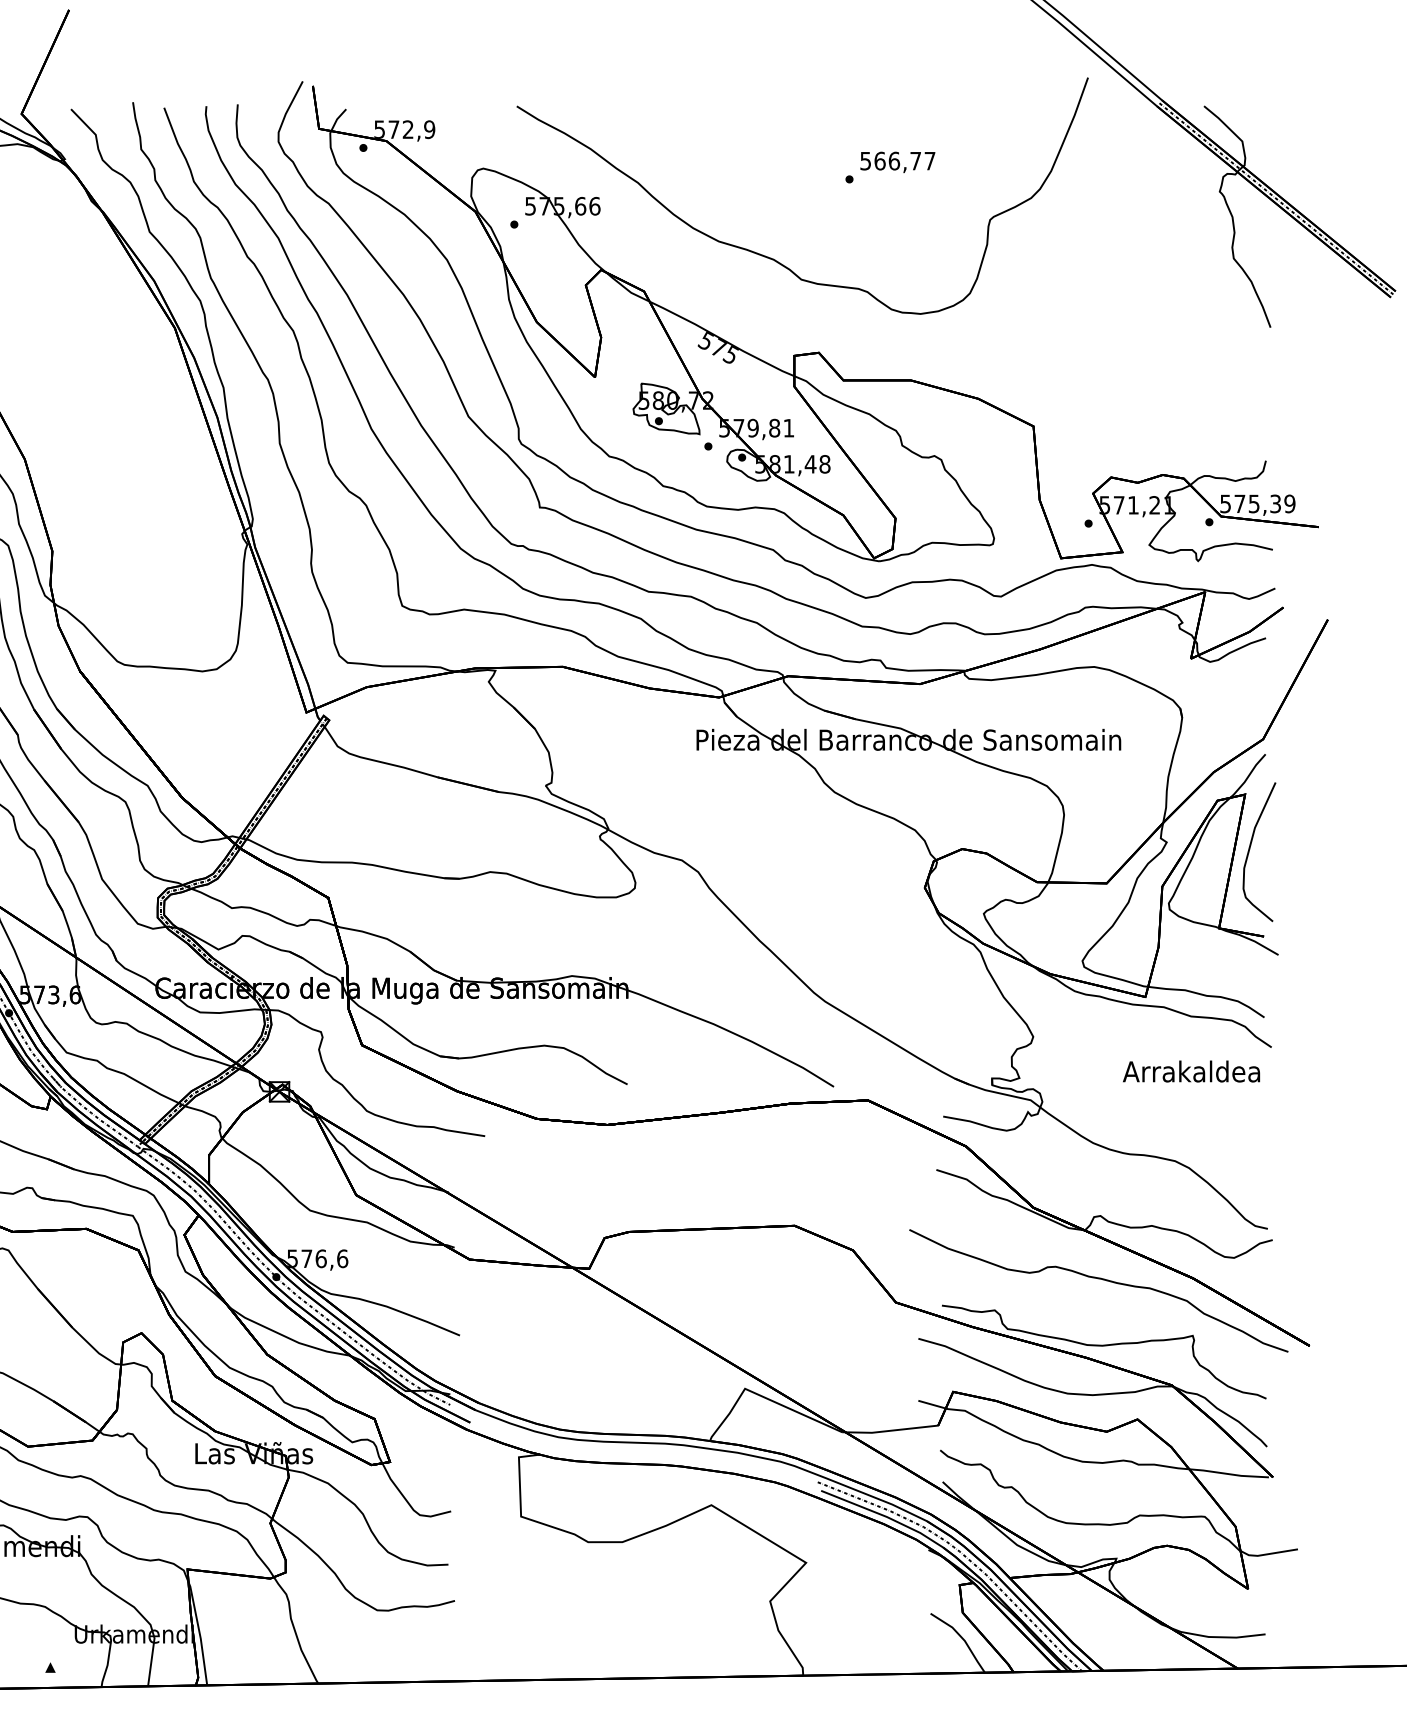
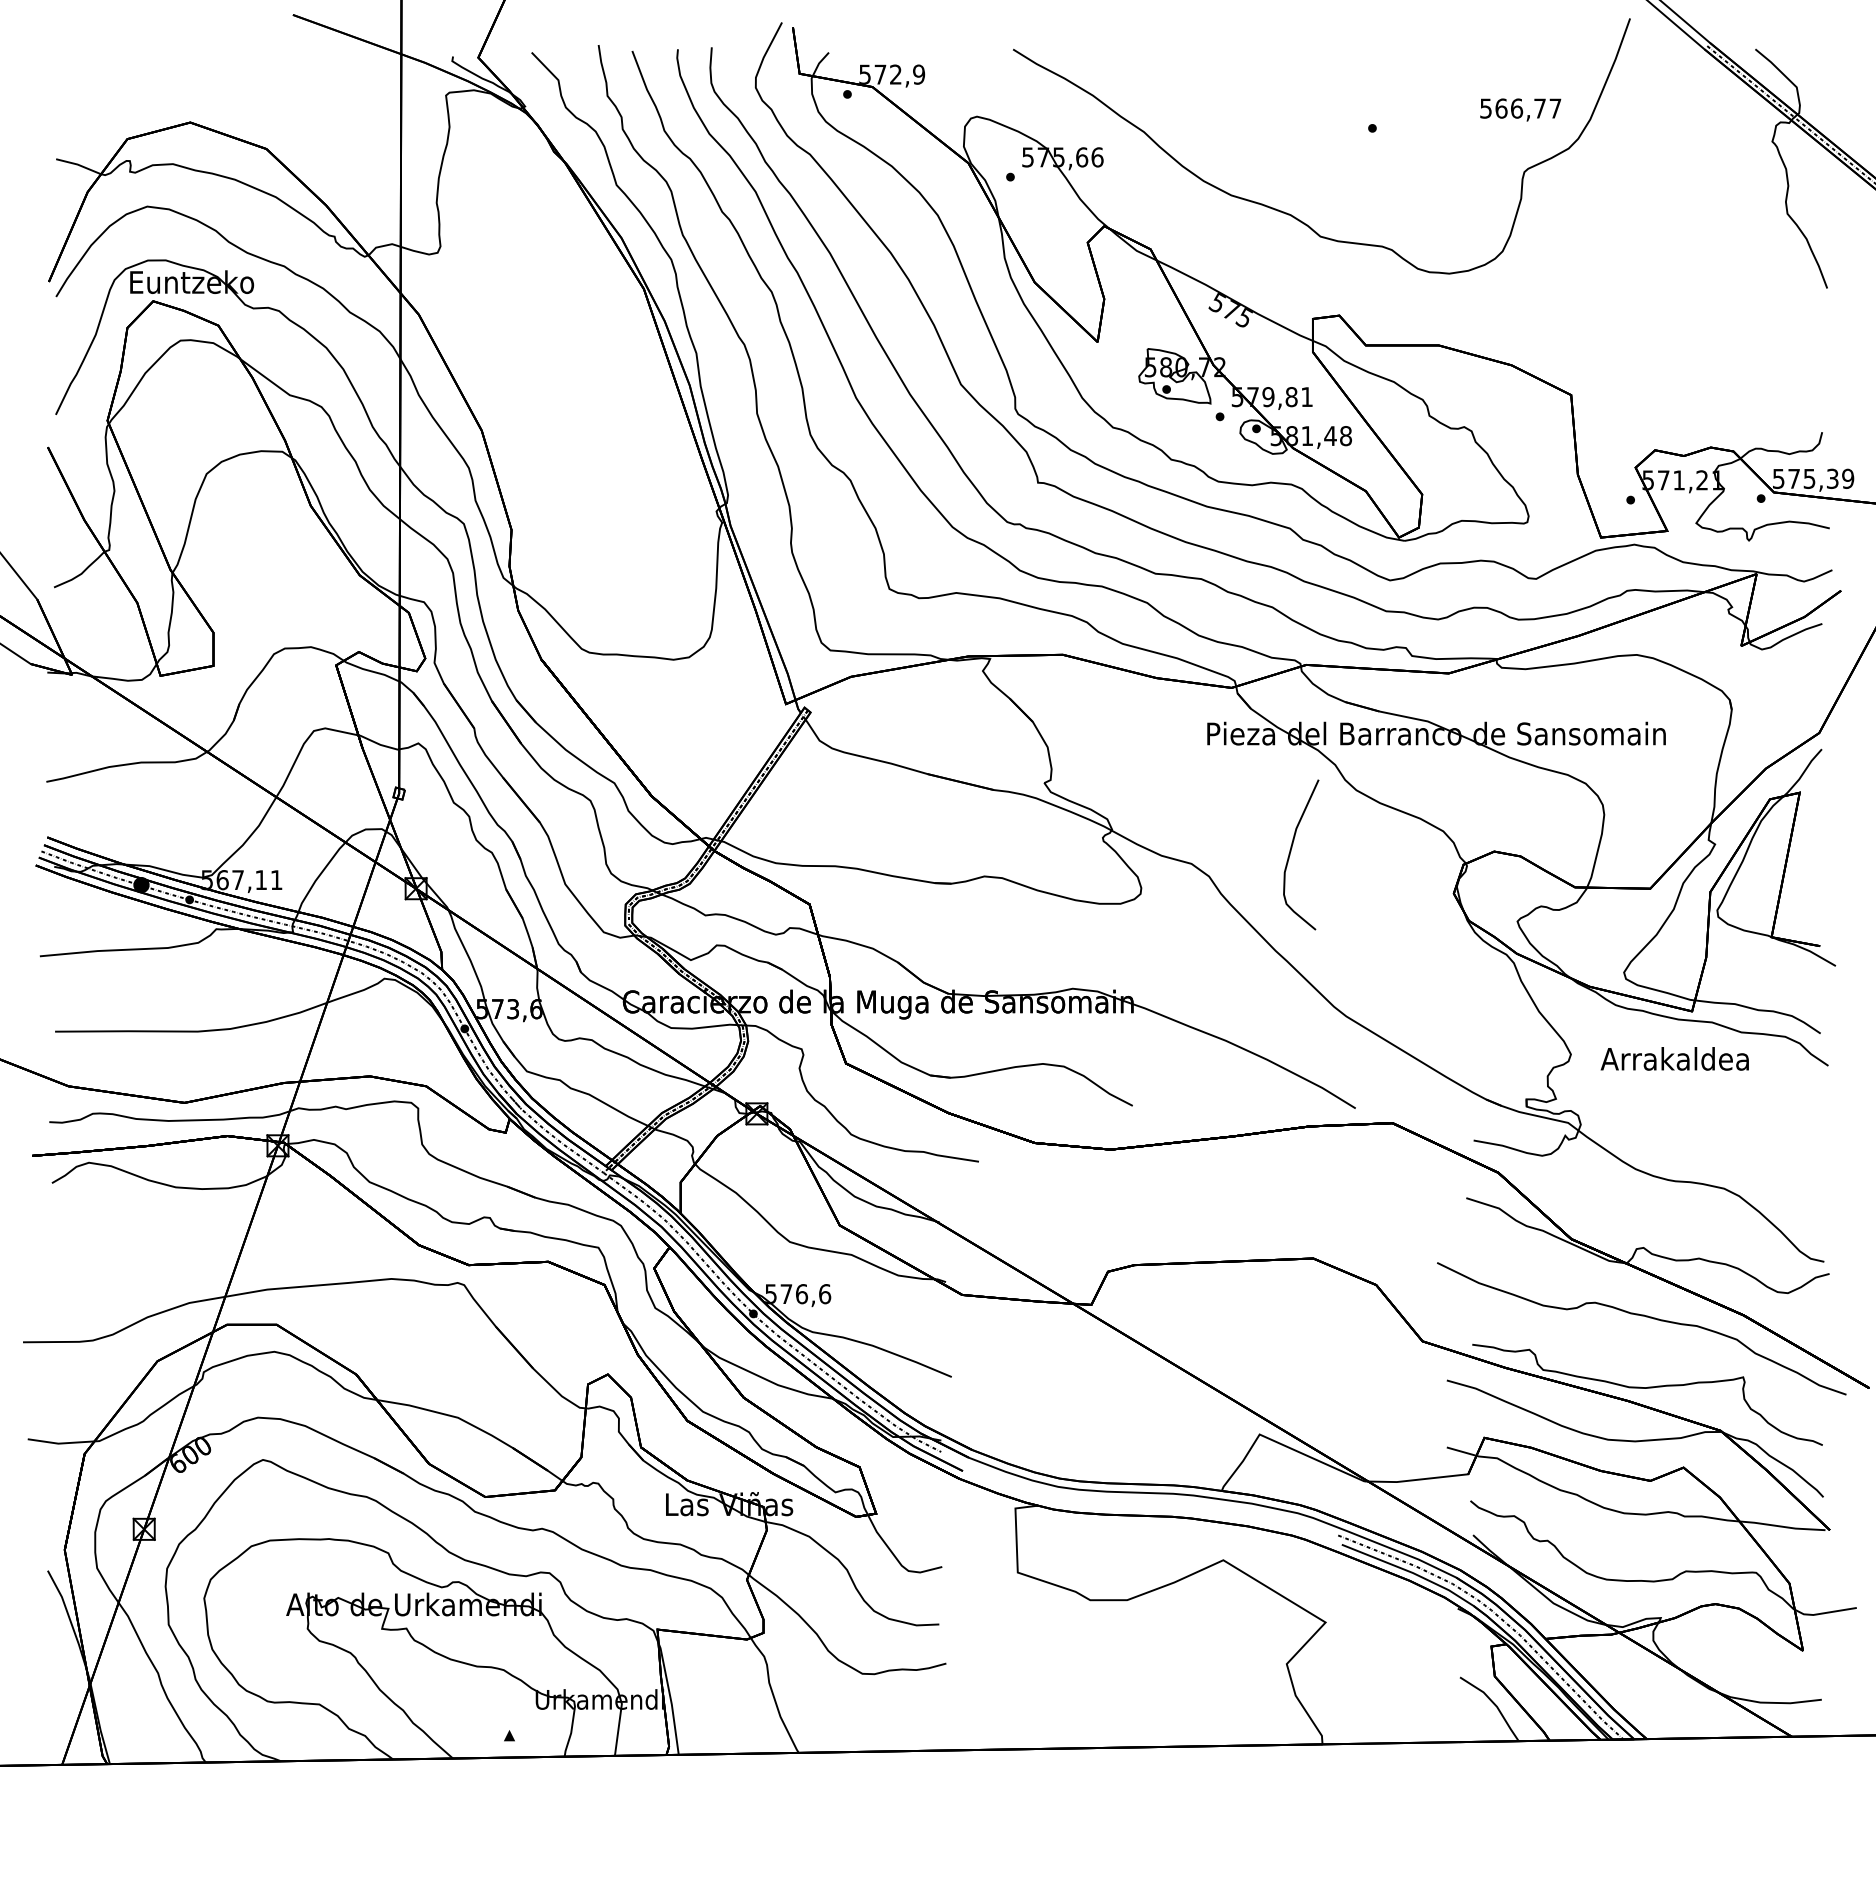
text: (897, 161) -> (1520, 109), moved
curve: (1250, 848) -> (1291, 851), moved
text: (1191, 1071) -> (1674, 1058), moved

